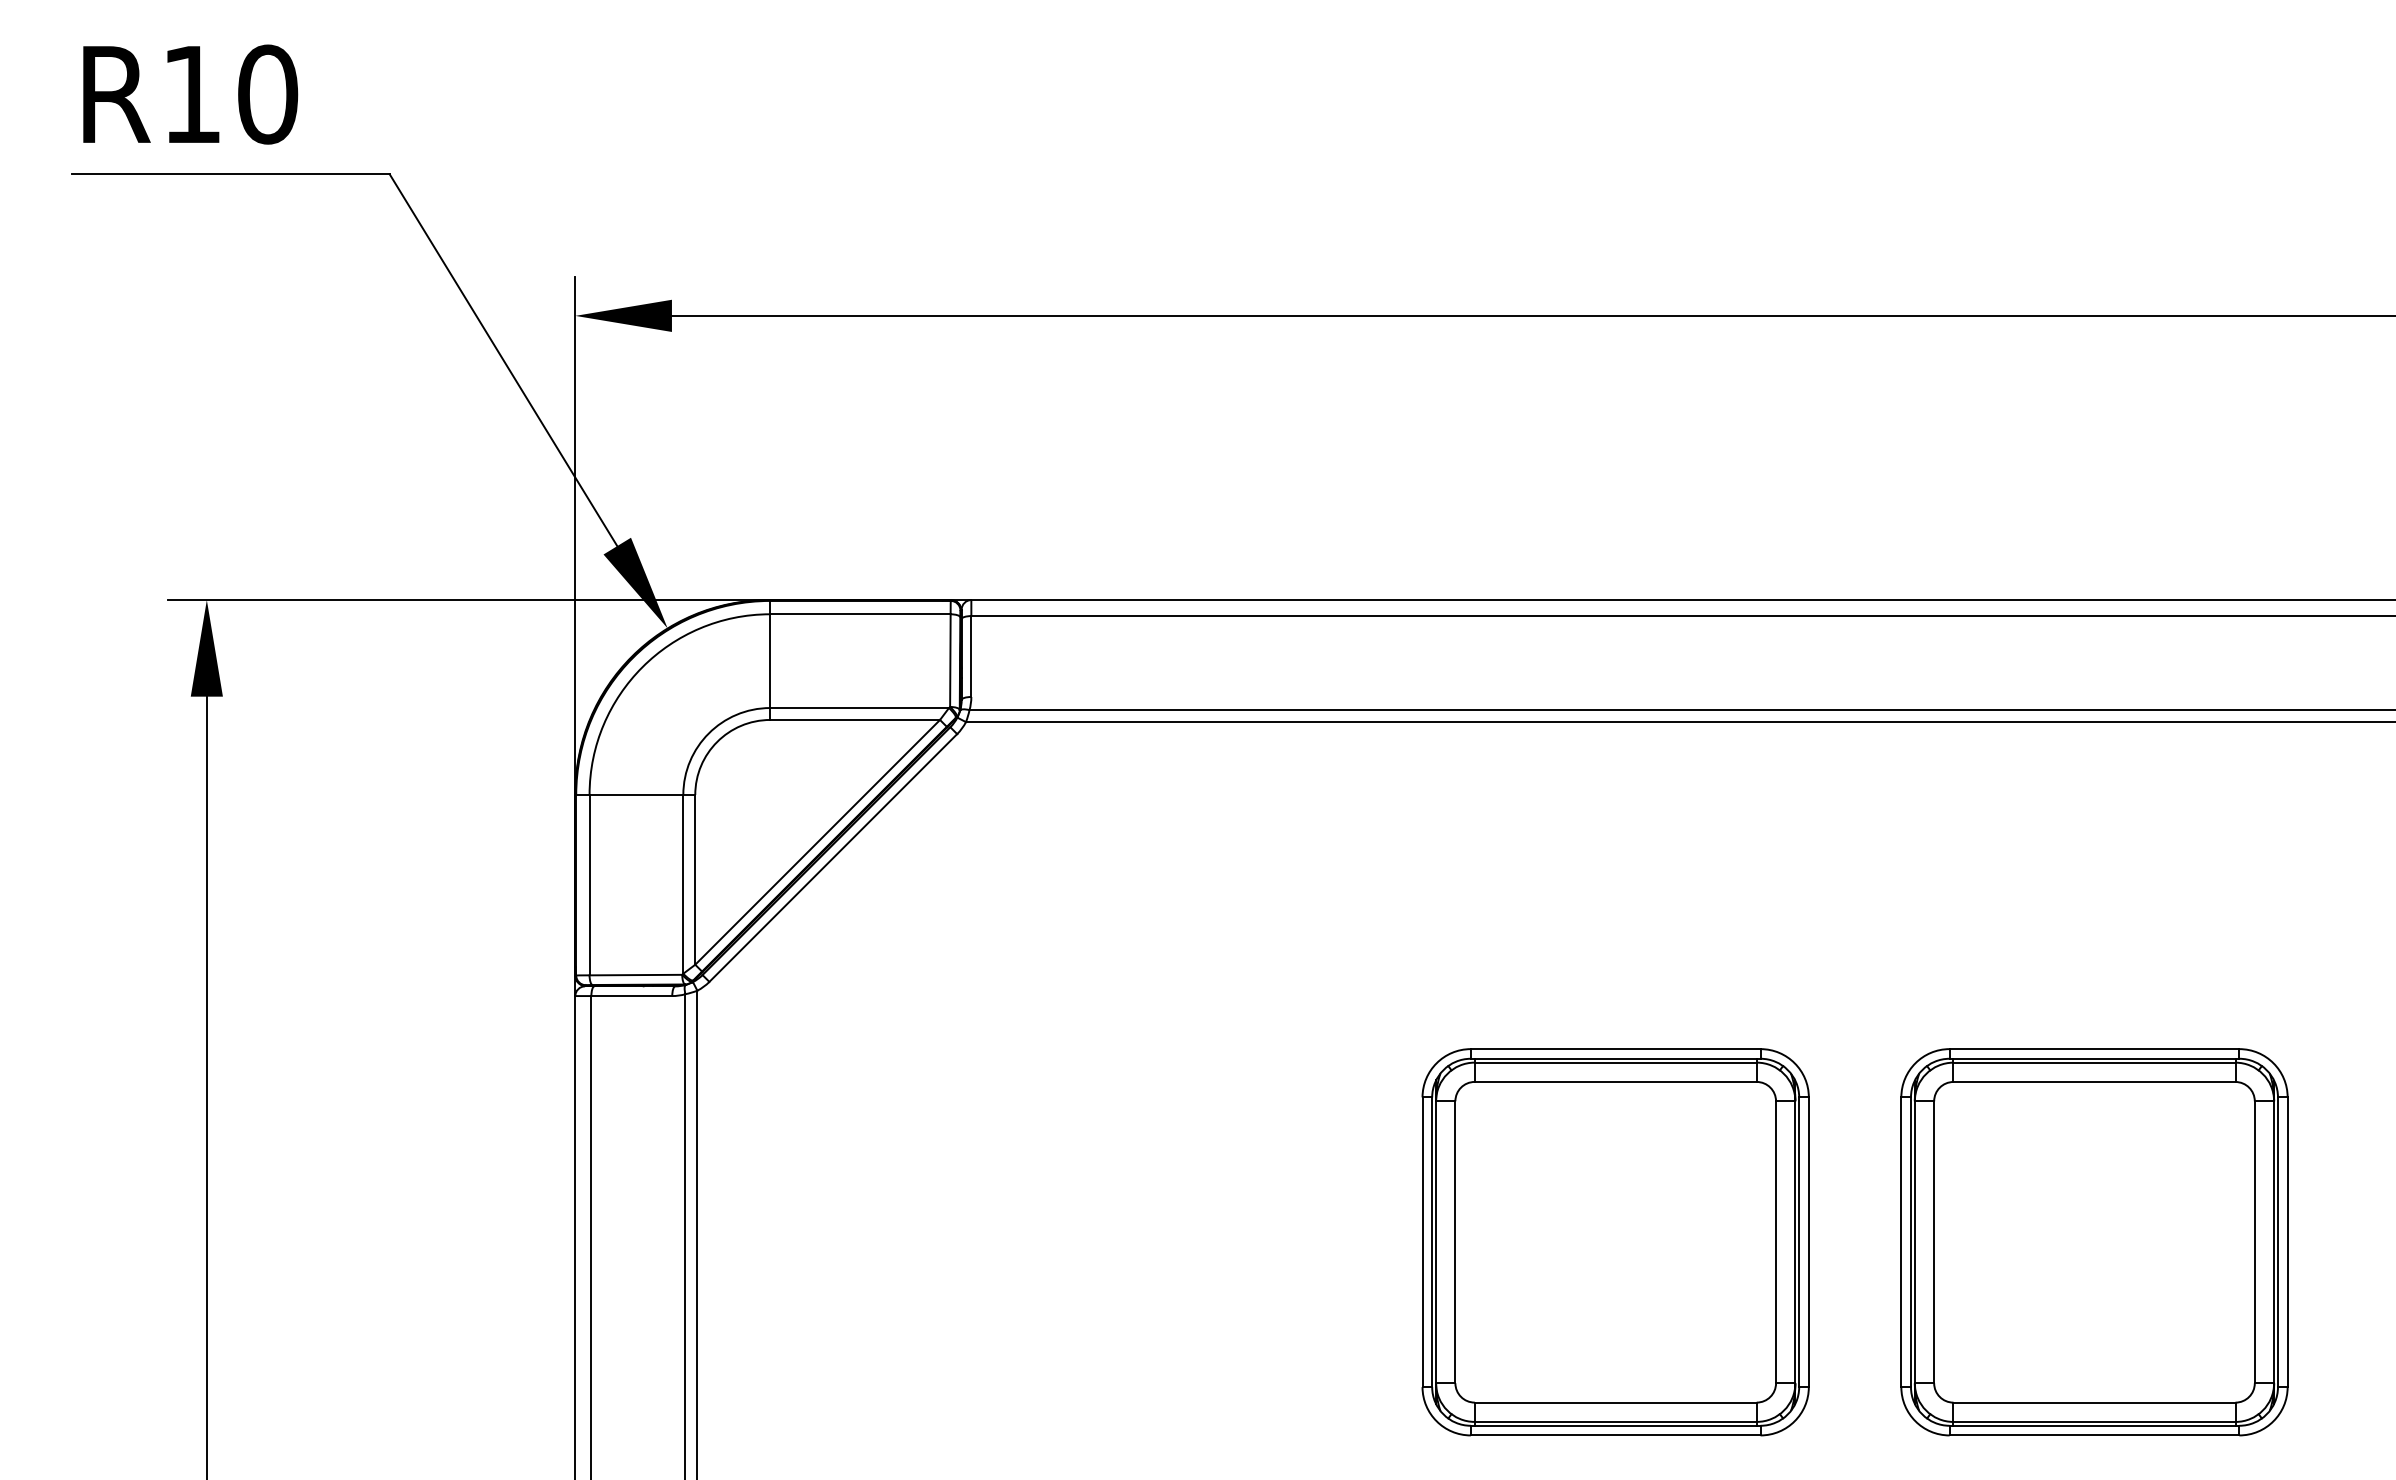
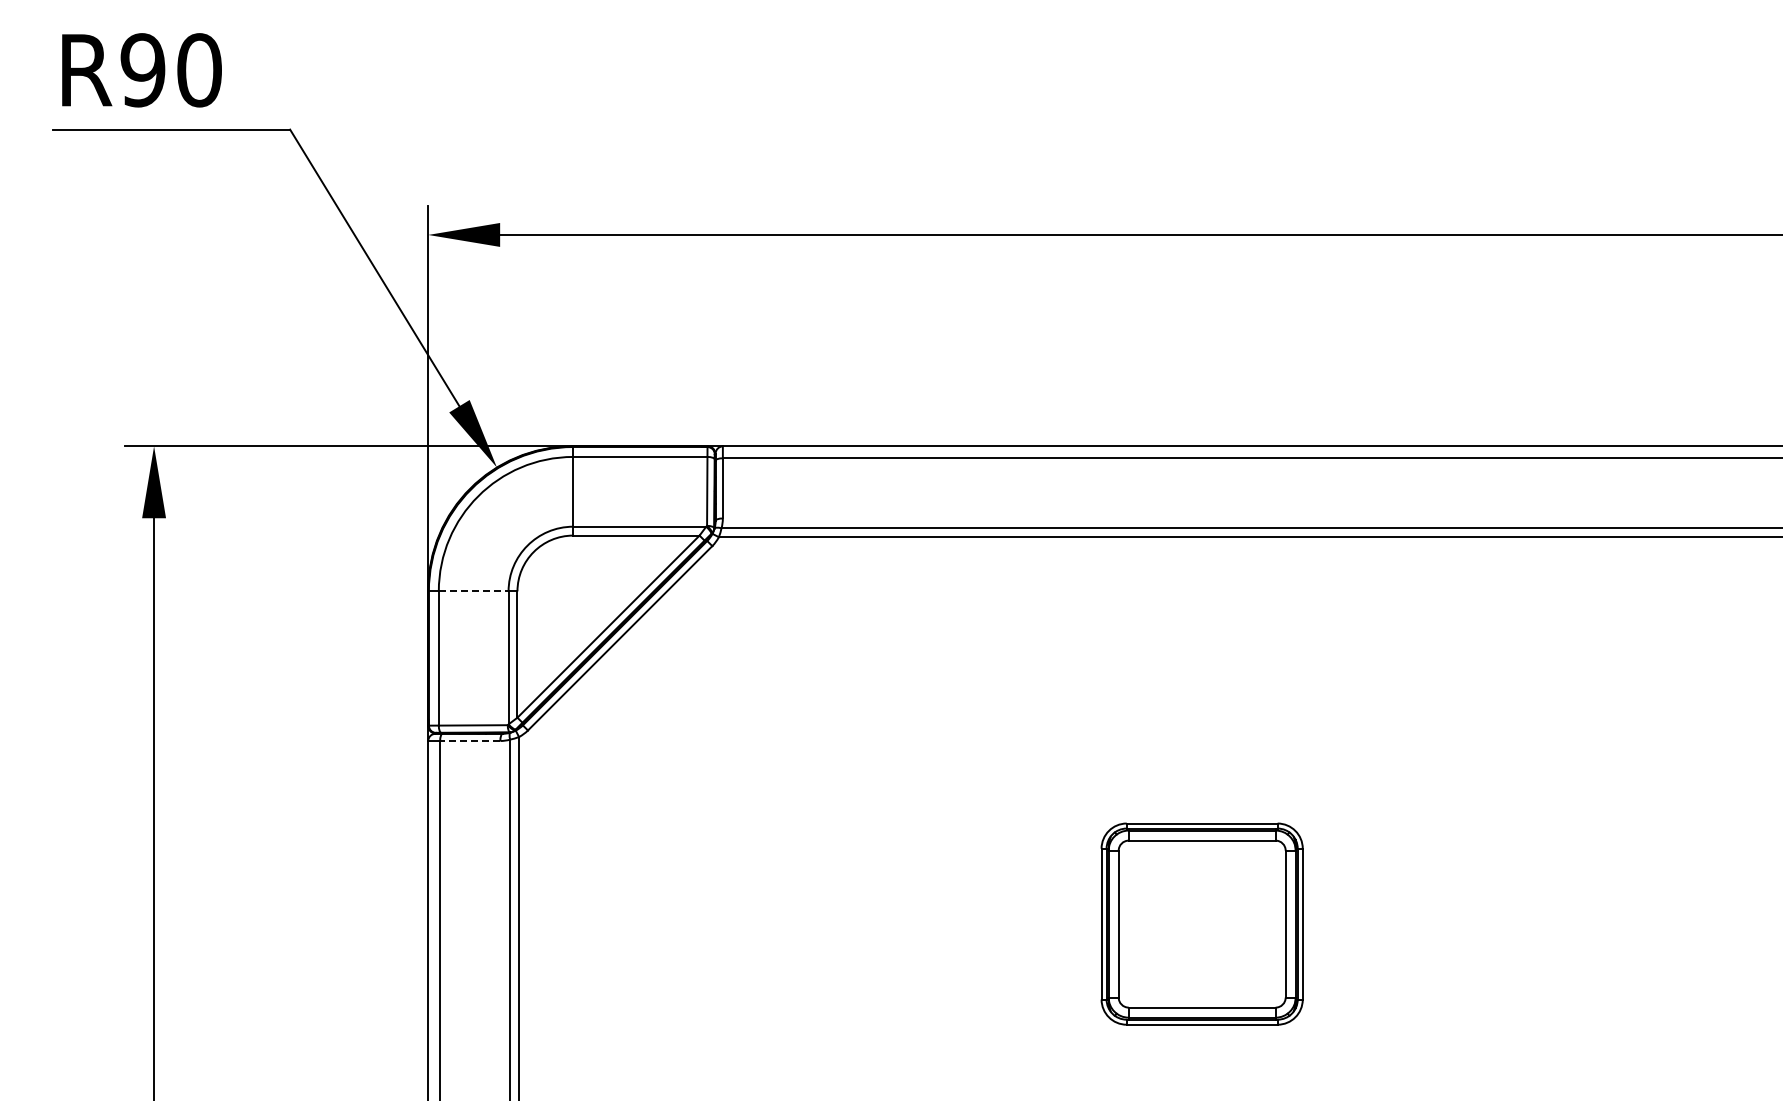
text: (191, 94) -> (142, 70), R10 -> R90
line: (636, 795) -> (473, 591), solid -> dashed
line: (630, 996) -> (469, 741), solid -> dashed
part: (1614, 1241) -> (1201, 923), size x0.7
part: (2094, 1241) -> (1558, 923), removed

